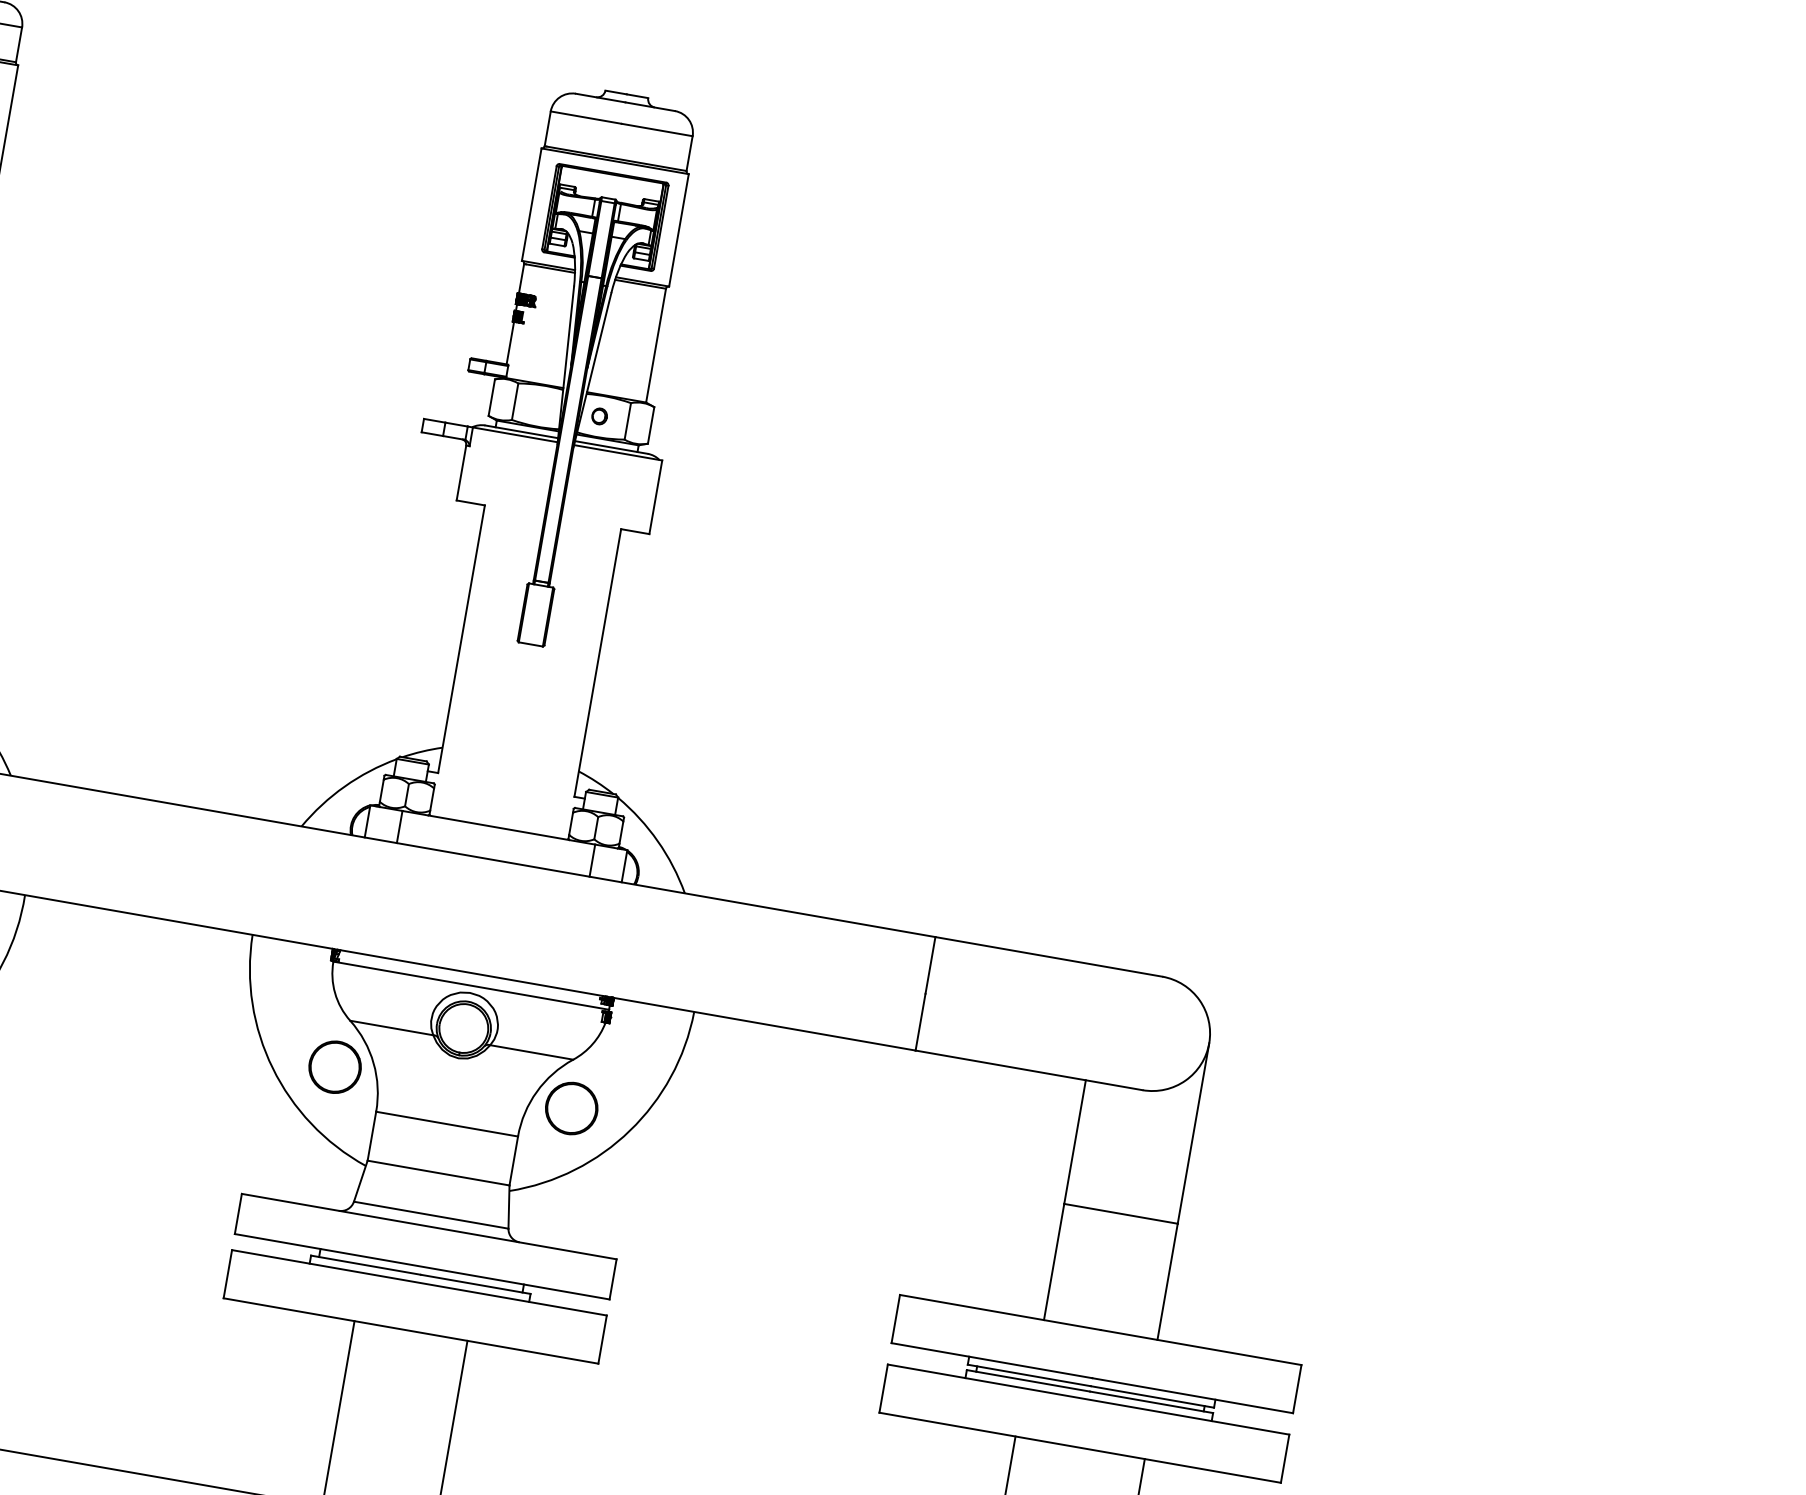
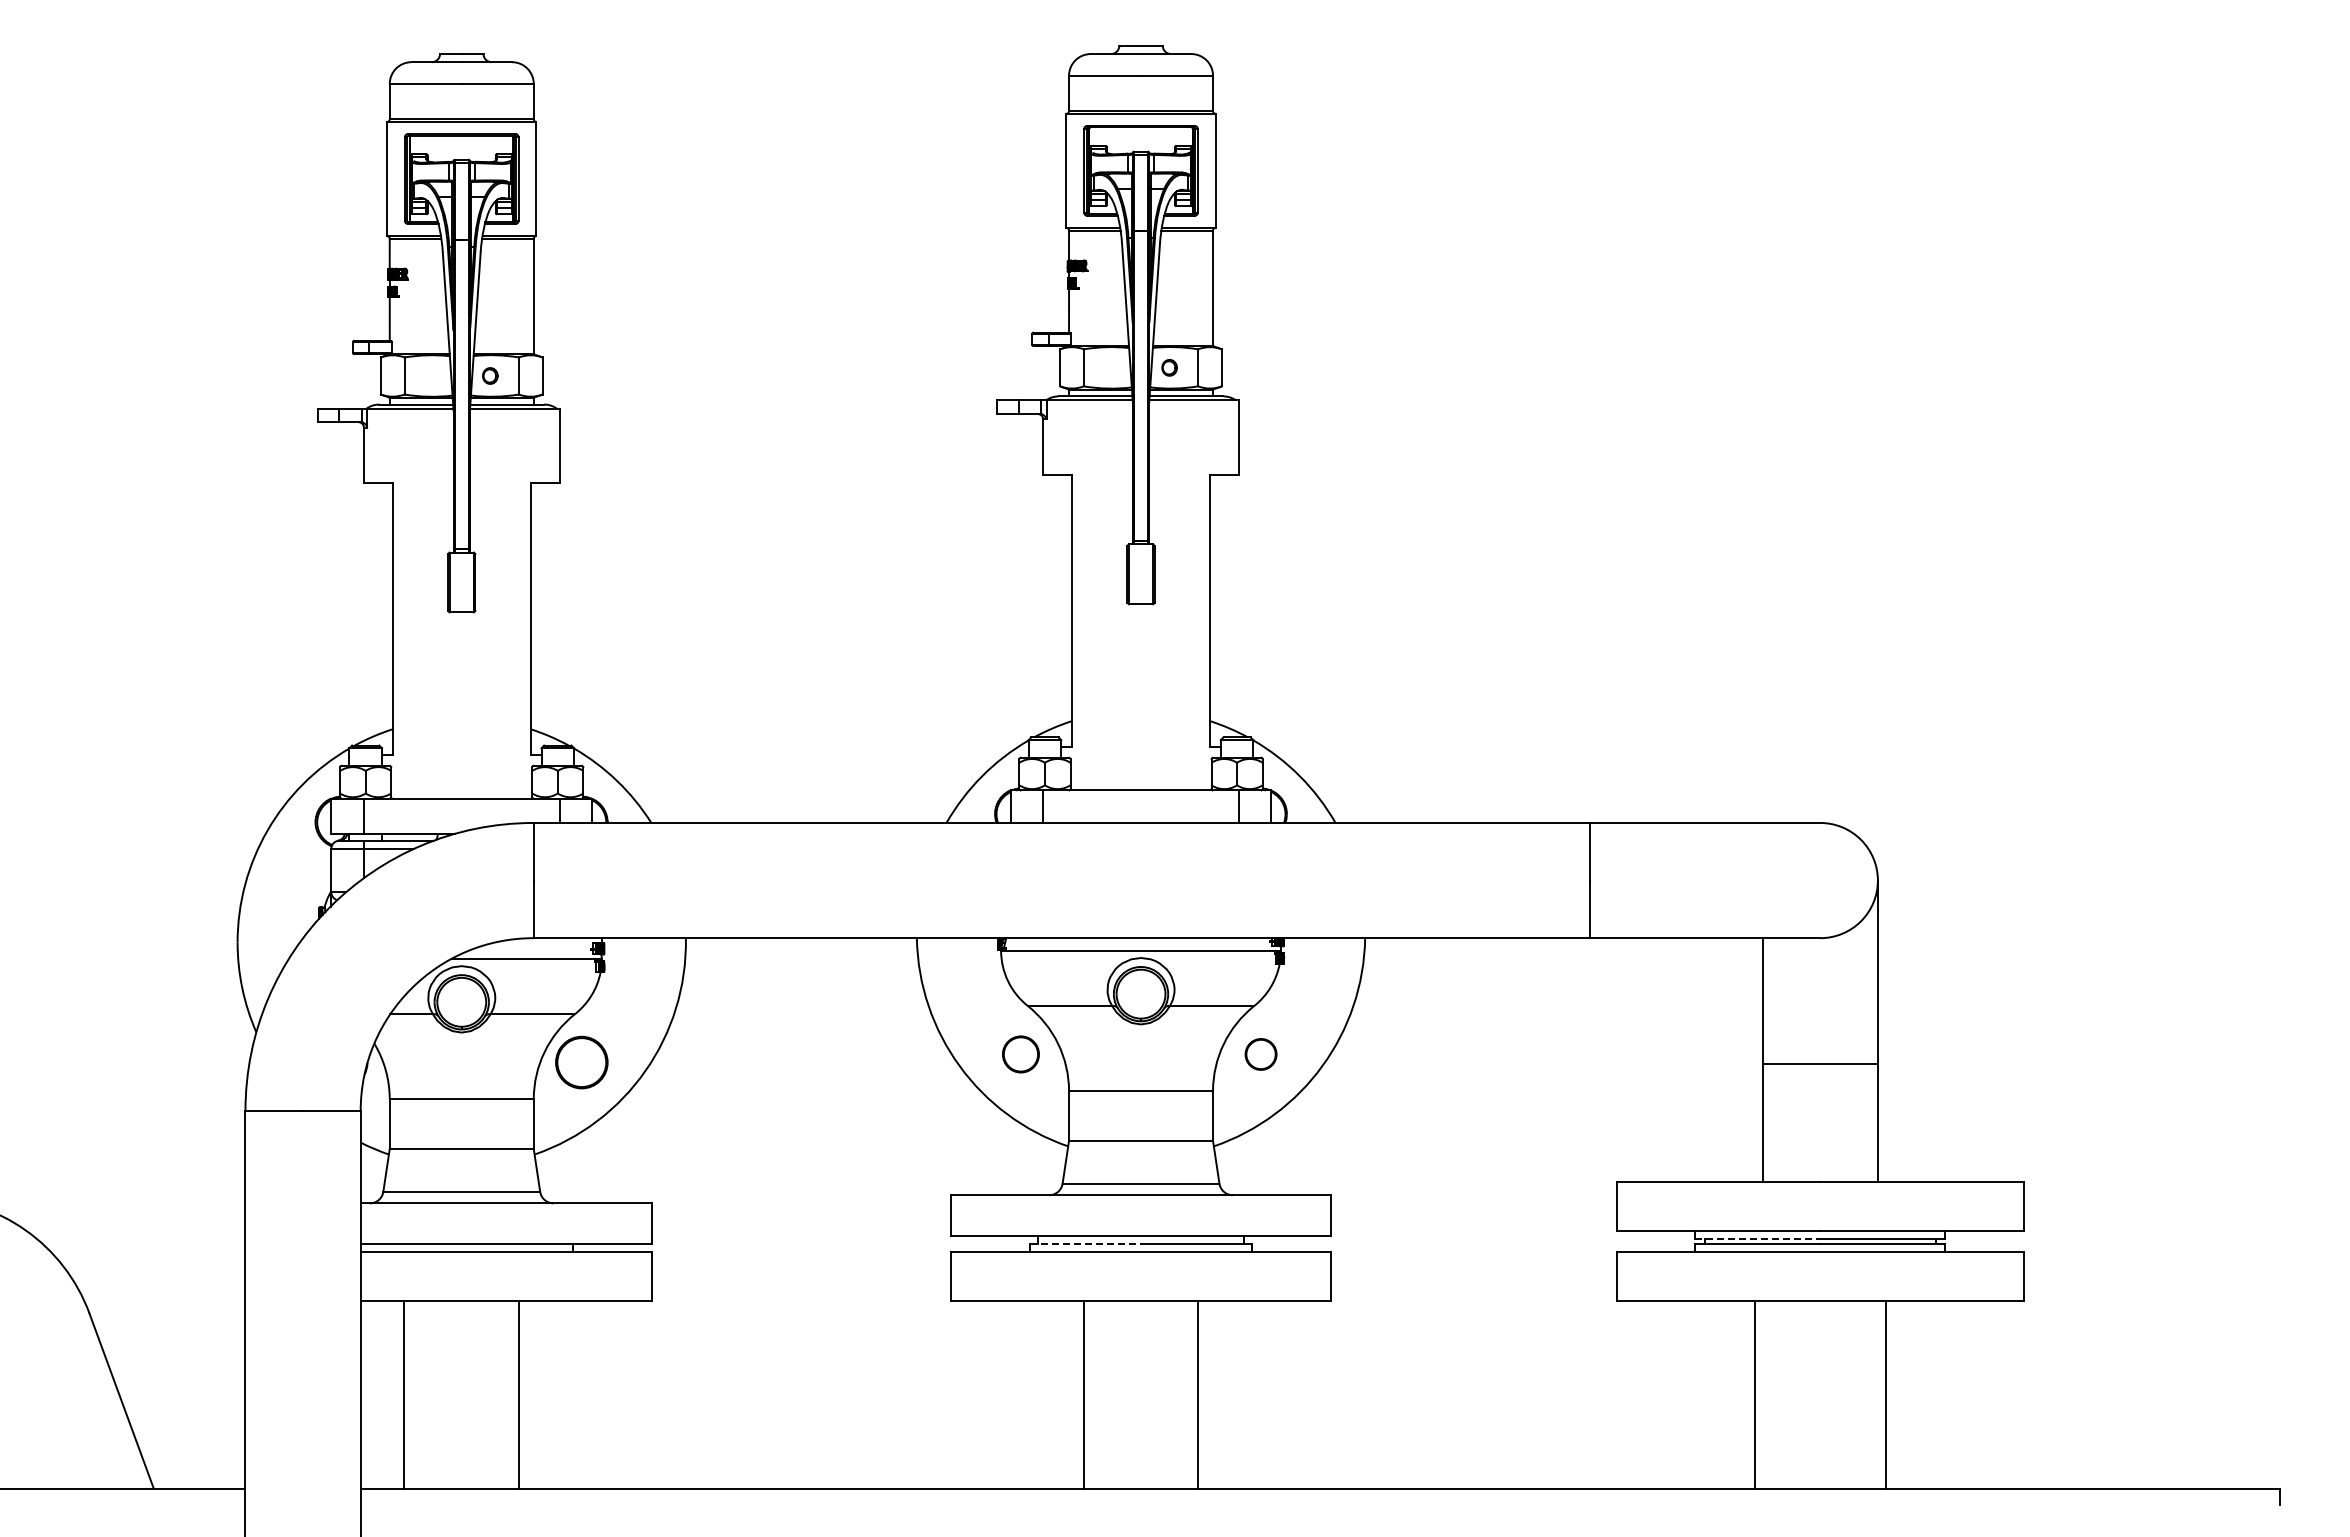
part: (334, 1067) -> (1020, 1054), size x0.7
part: (571, 1108) -> (1260, 1054), size x0.6
line: (366, 1265) -> (1085, 1244), solid -> dashed
line: (1030, 1375) -> (1758, 1238), solid -> dashed

